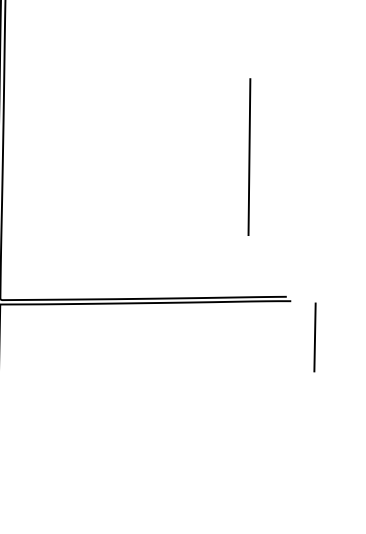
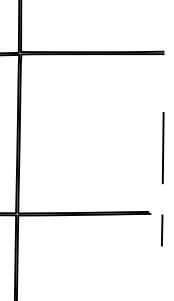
line: (247, 158) -> (162, 148), moved

